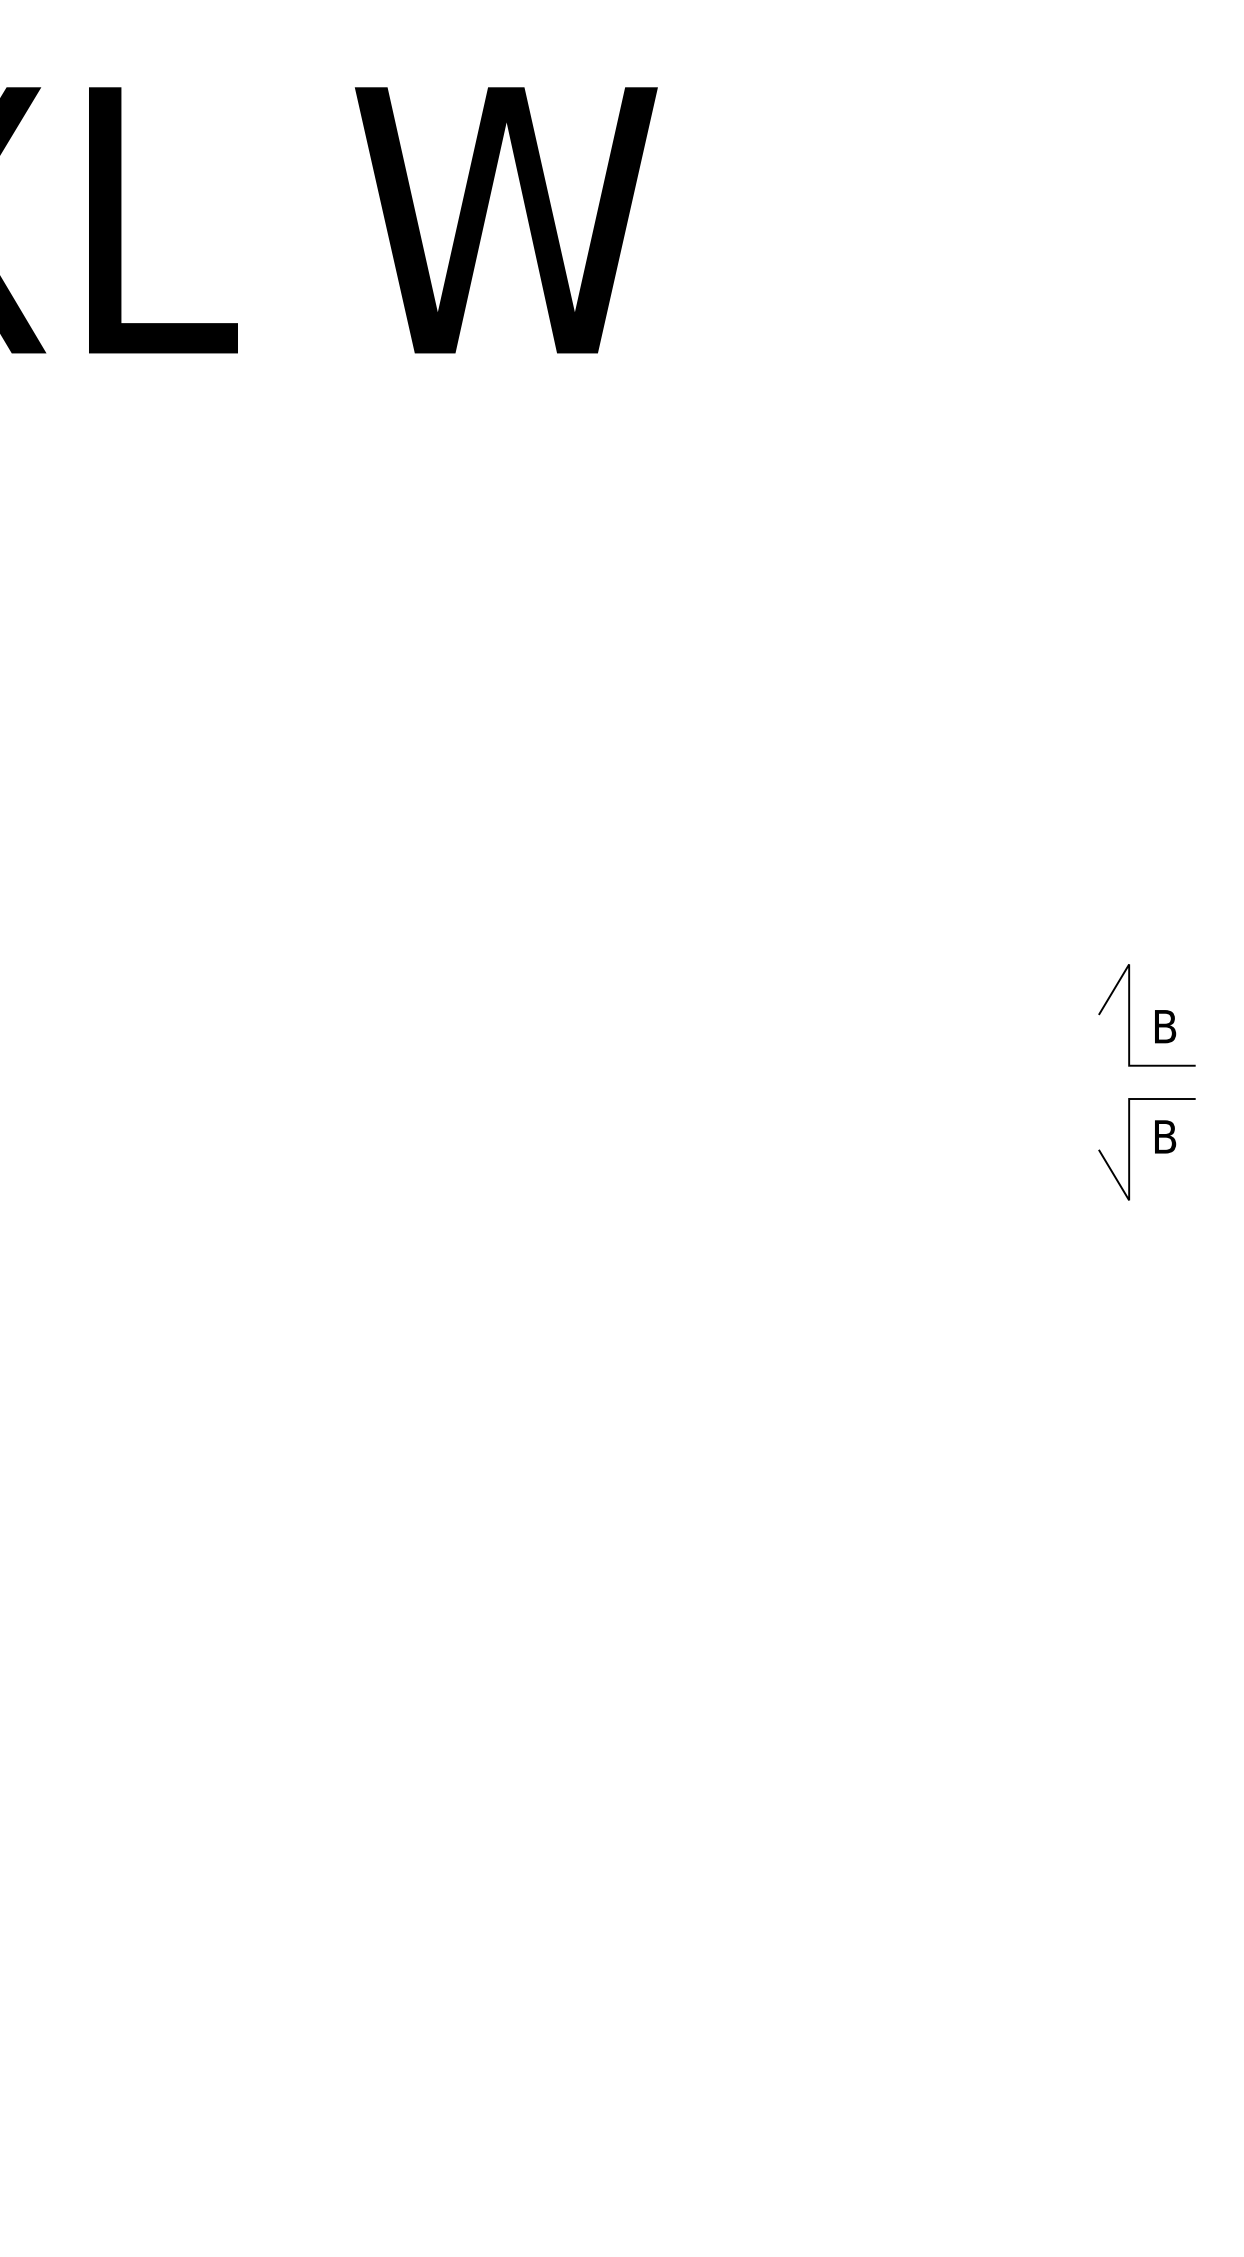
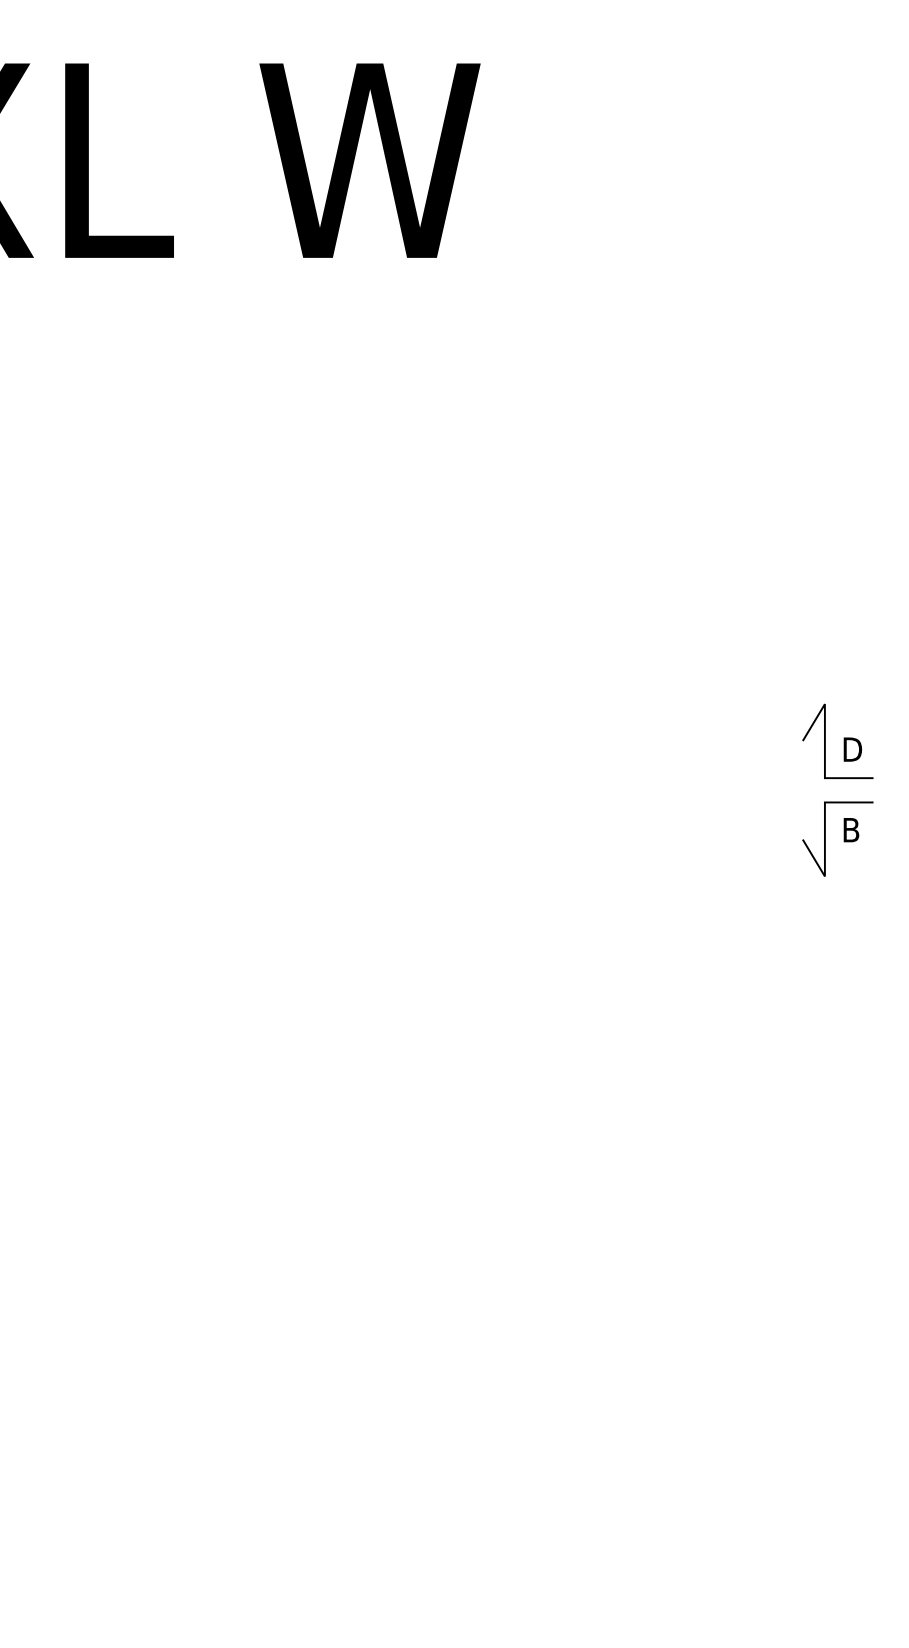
text: (1169, 1026) -> (854, 749), B -> D

